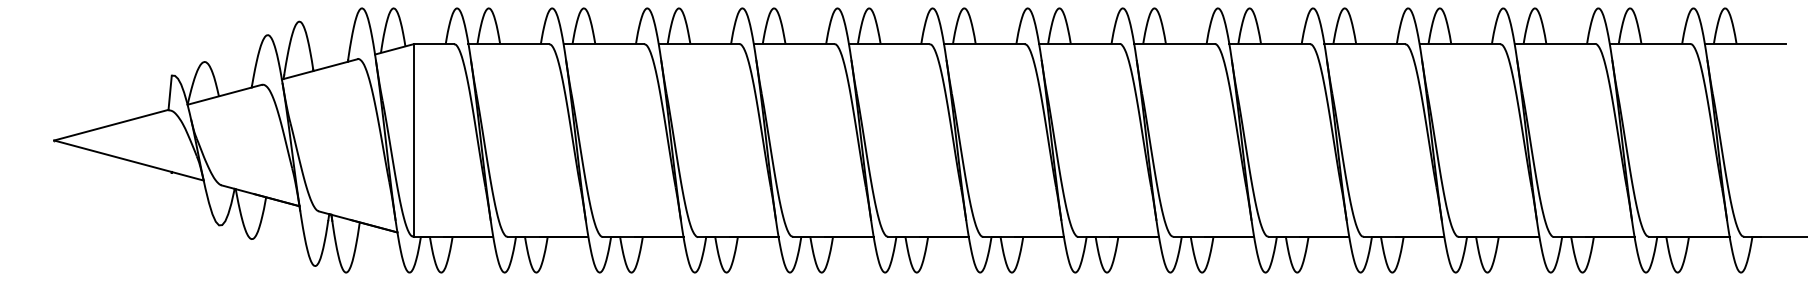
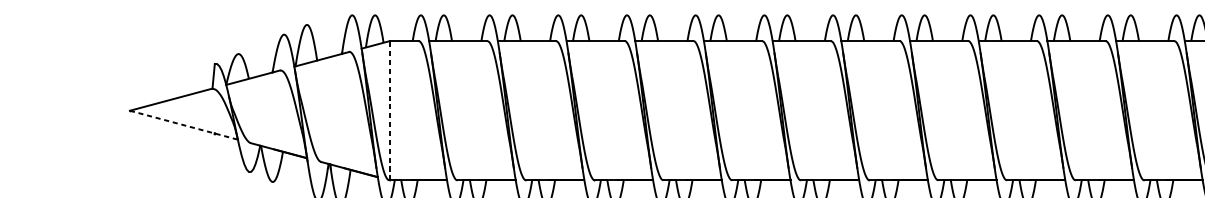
line: (414, 140) -> (390, 110), solid -> dashed
line: (129, 160) -> (184, 125), solid -> dashed

